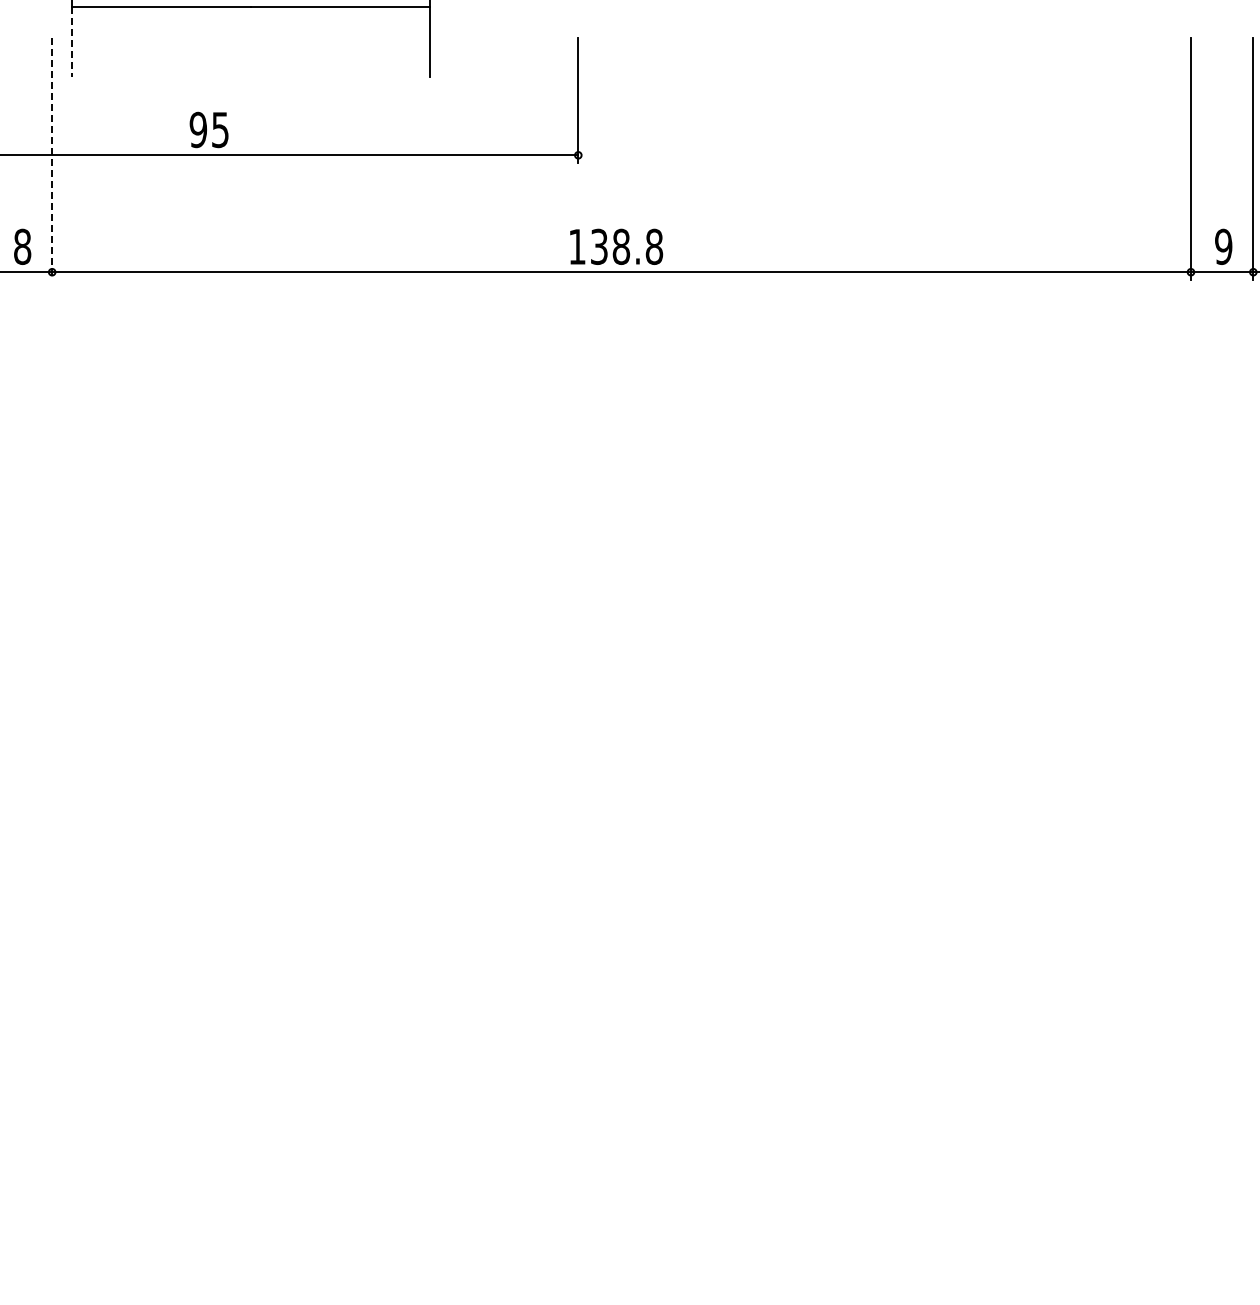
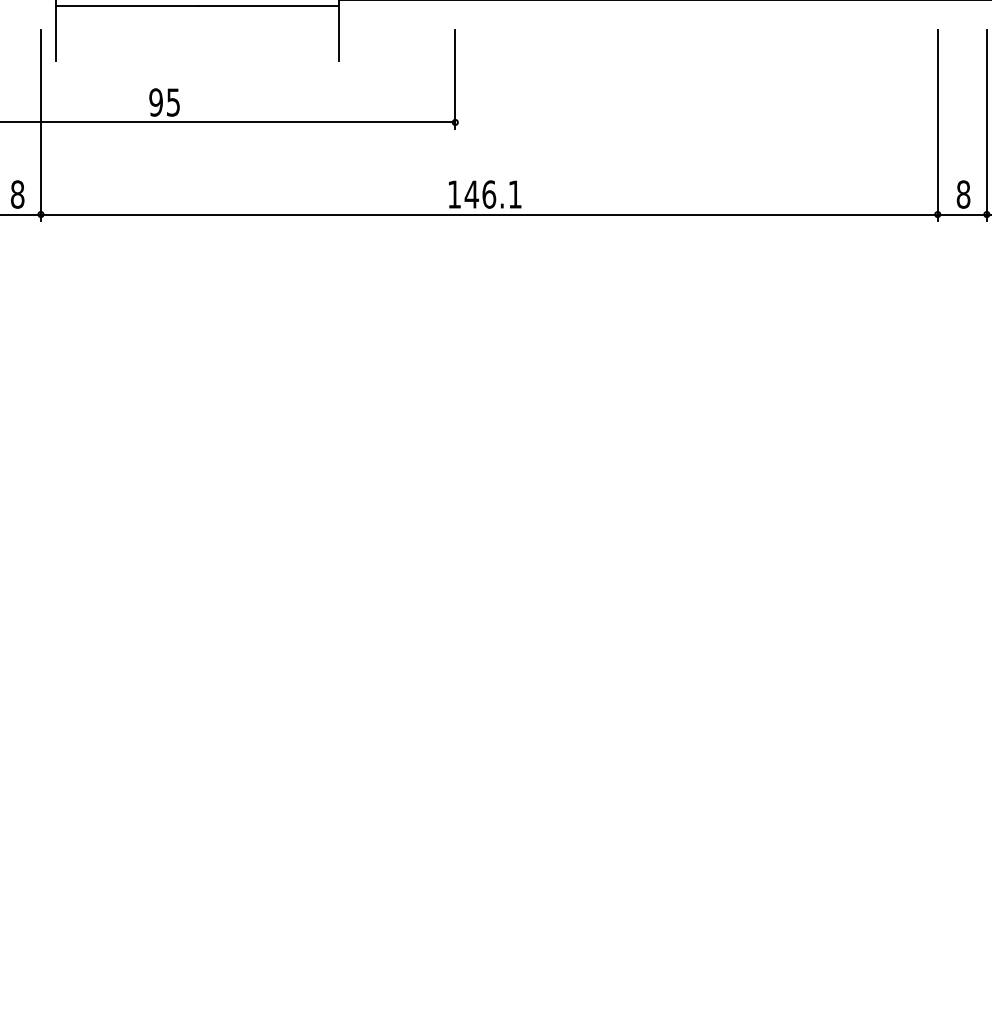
line: (71, 42) -> (56, 33), dashed -> solid
line: (52, 159) -> (41, 125), dashed -> solid
text: (626, 246) -> (493, 194), 138.8 -> 146.1
text: (1223, 246) -> (963, 194), 9 -> 8

